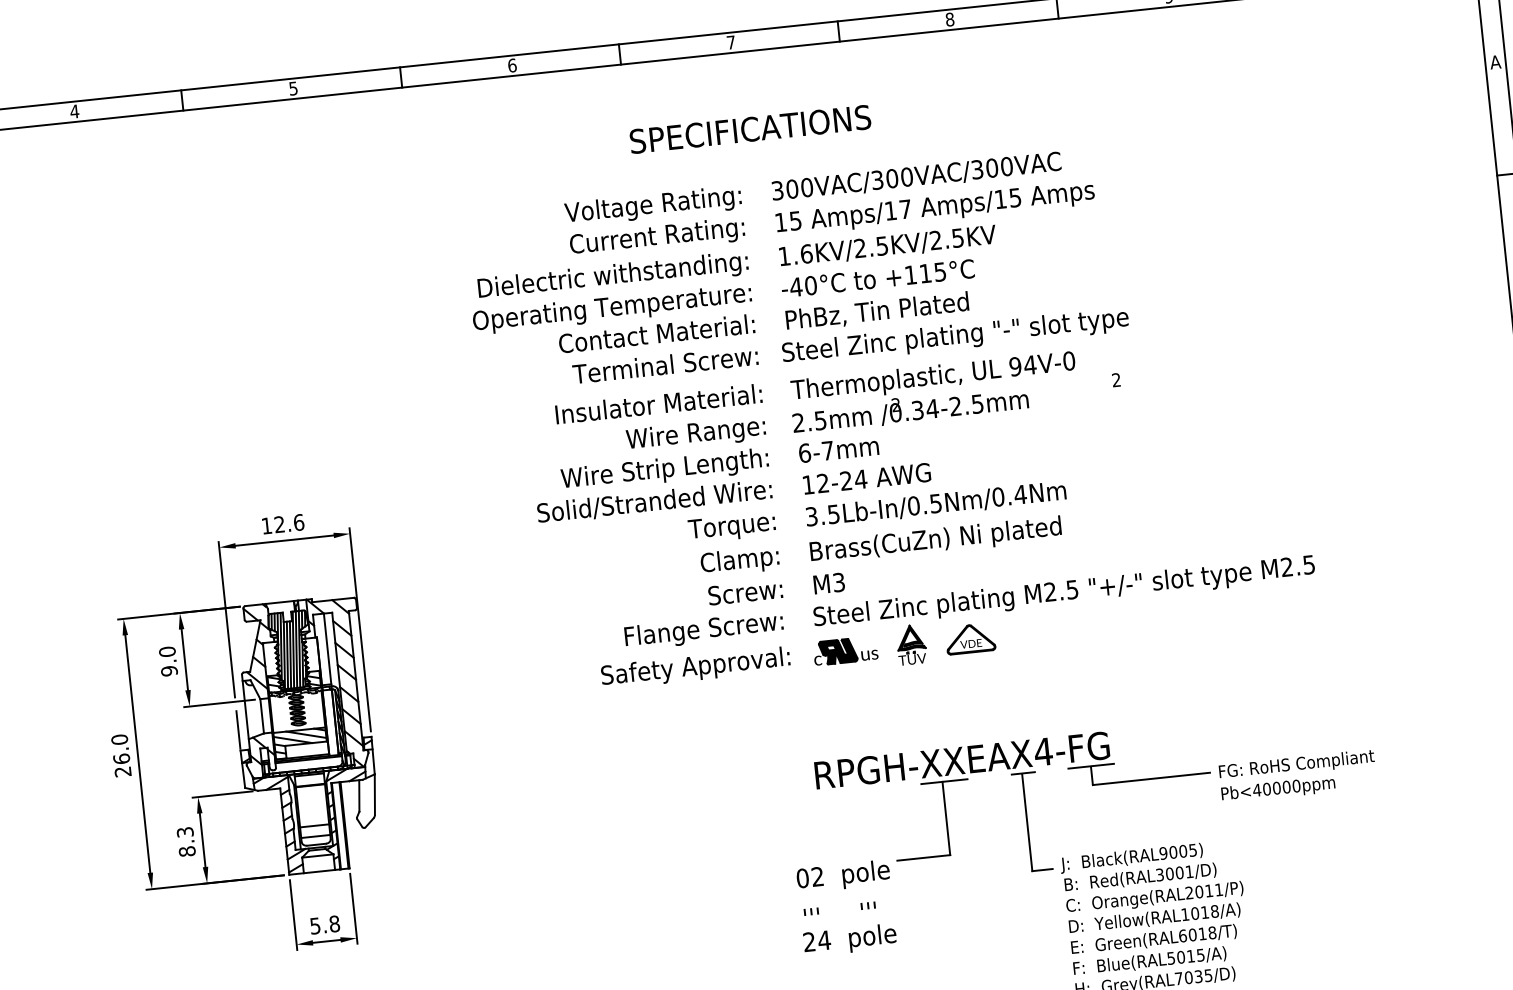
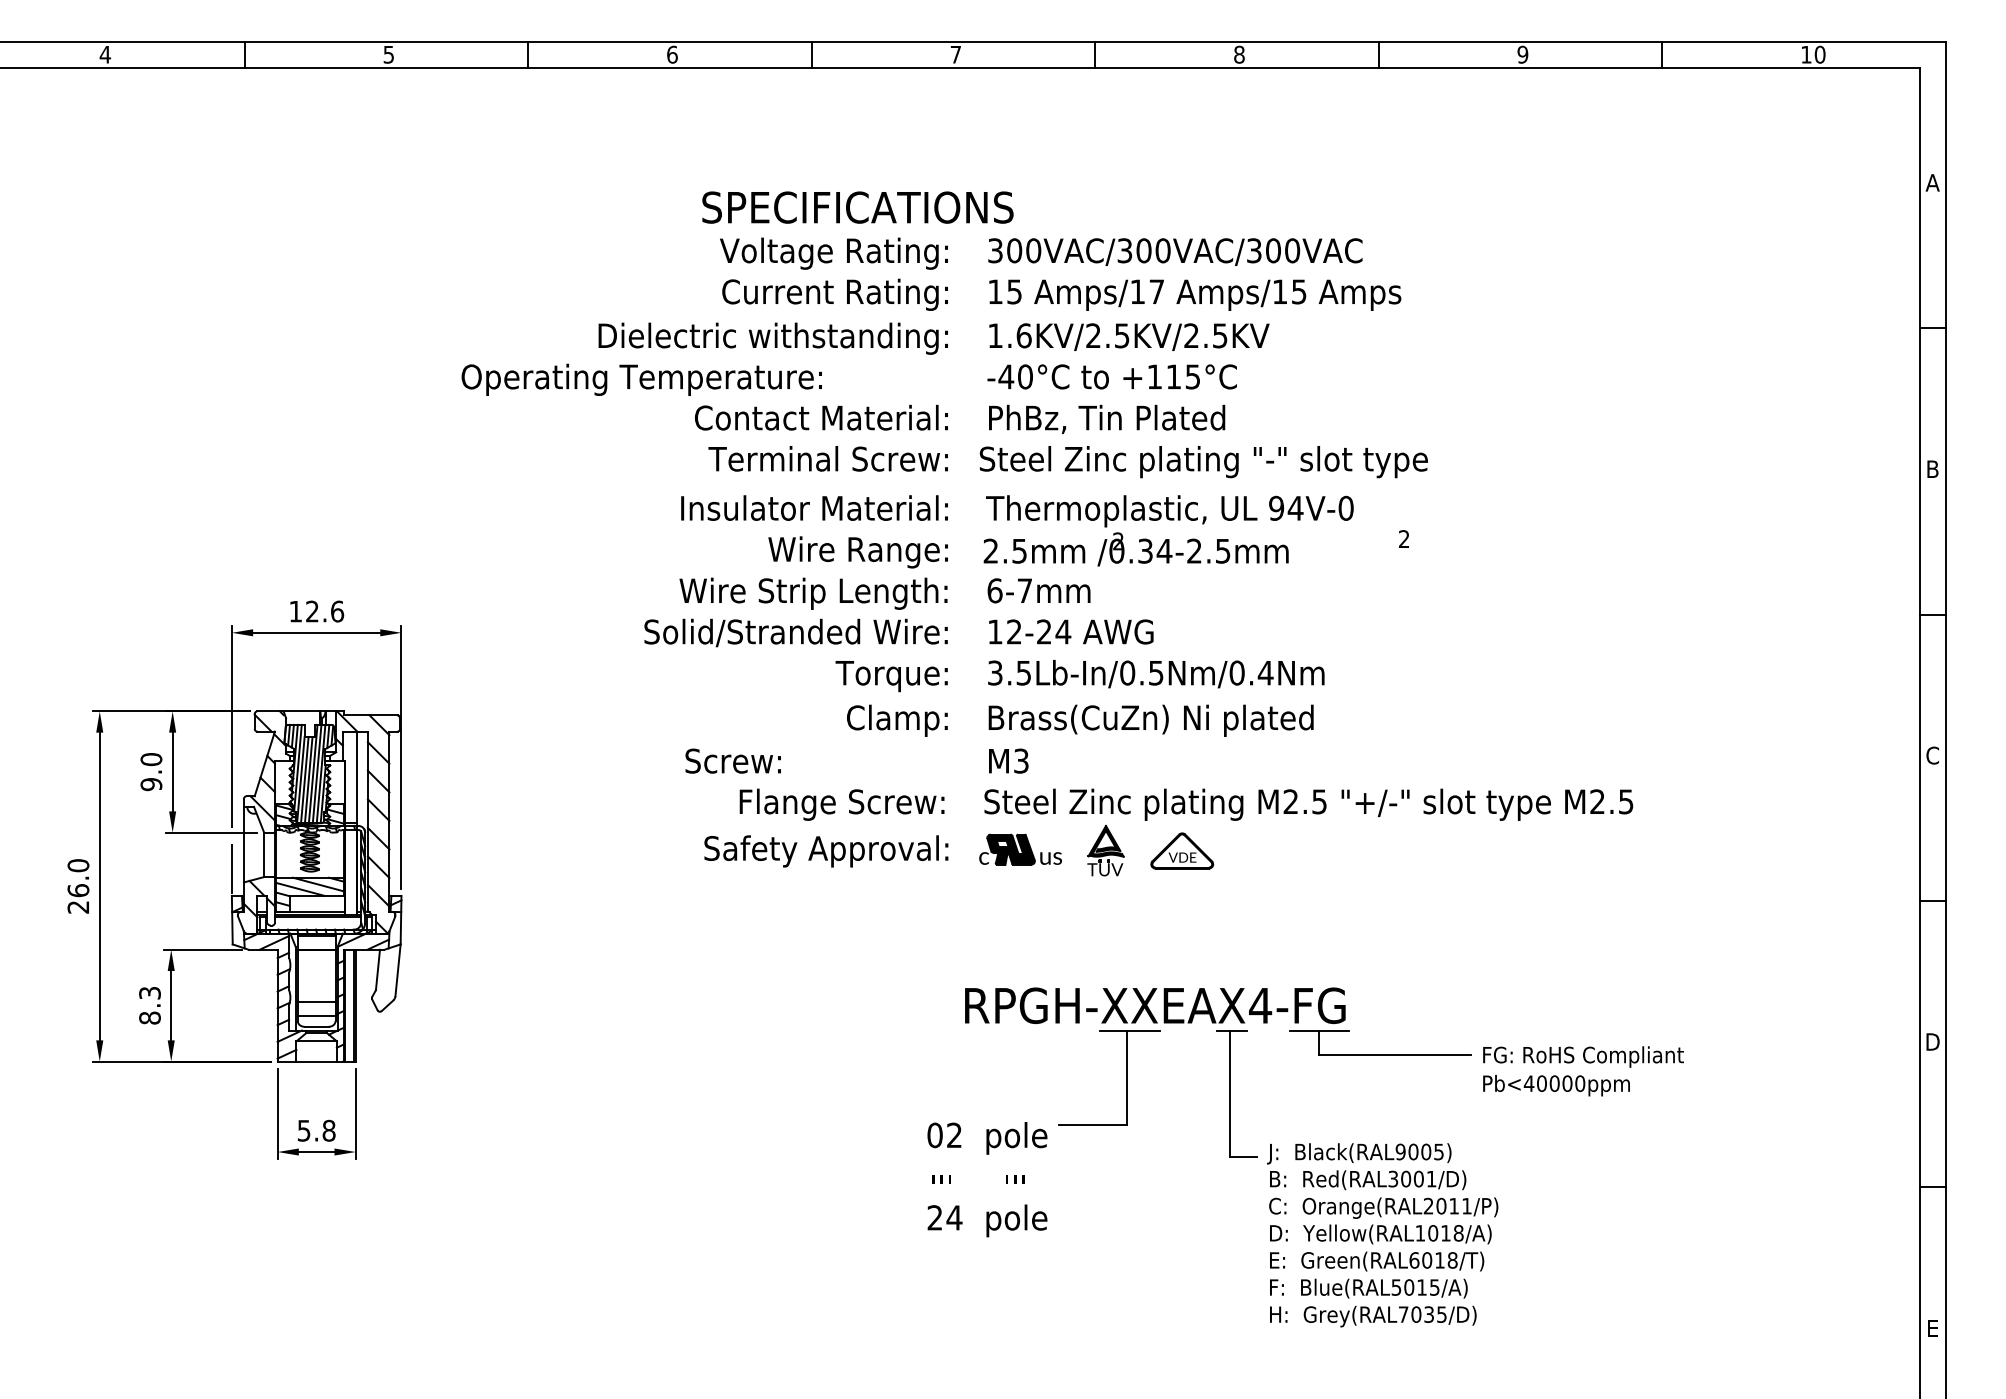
text: (750, 129) -> (857, 207), moved
text: (612, 308) -> (641, 379), moved
text: (744, 591) -> (732, 760), moved

